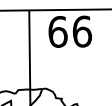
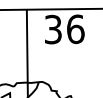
text: (58, 31) -> (53, 29), 66 -> 36

